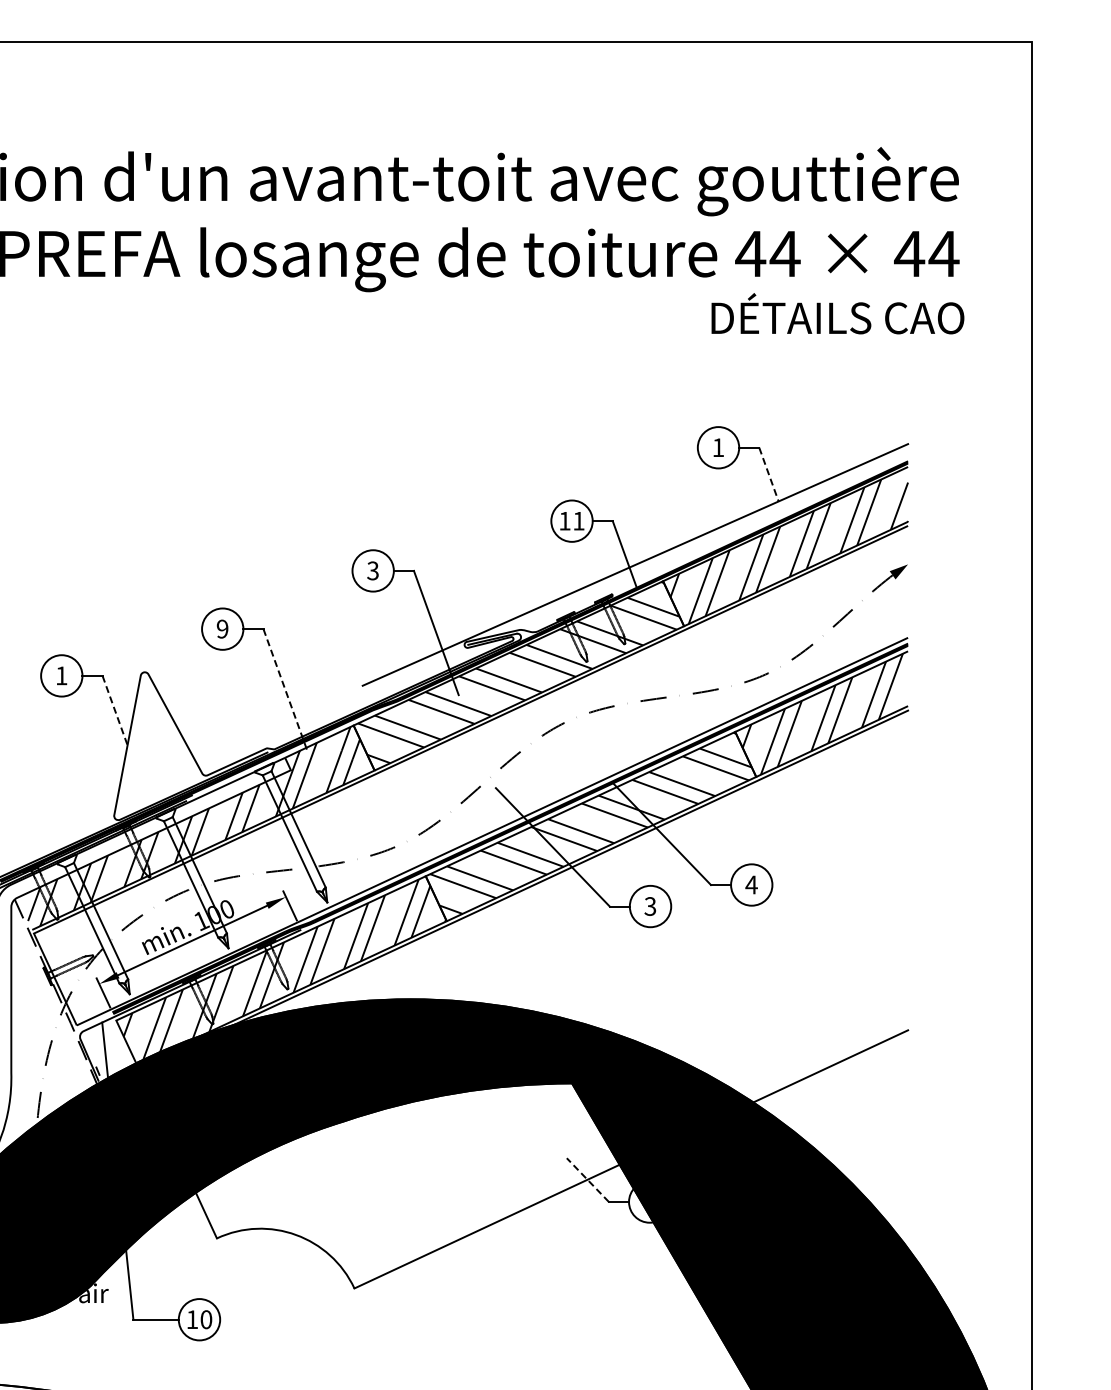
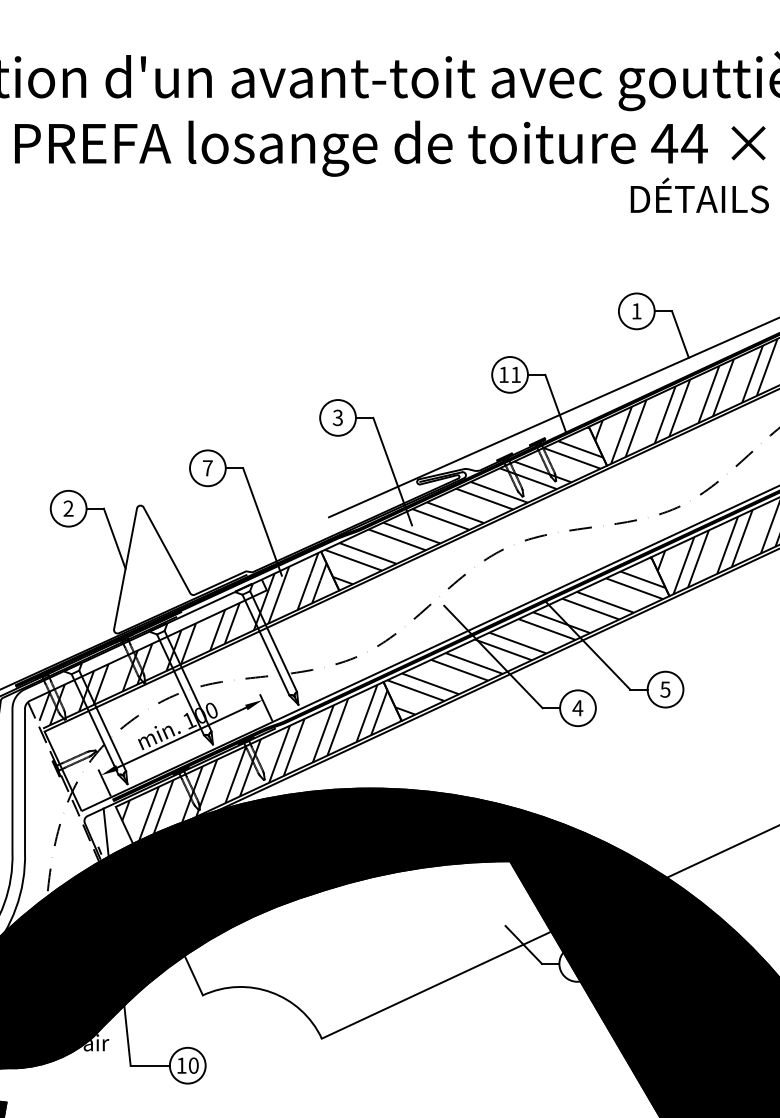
line: (768, 474) -> (680, 334), dashed -> solid
text: (222, 628) -> (207, 467), 9 -> 7
text: (61, 675) -> (68, 508), 1 -> 2
line: (285, 691) -> (262, 522), dashed -> solid
line: (115, 710) -> (115, 538), dashed -> solid
text: (751, 884) -> (665, 689), 4 -> 5
text: (650, 906) -> (577, 708), 3 -> 4
line: (587, 1179) -> (523, 944), dashed -> solid

